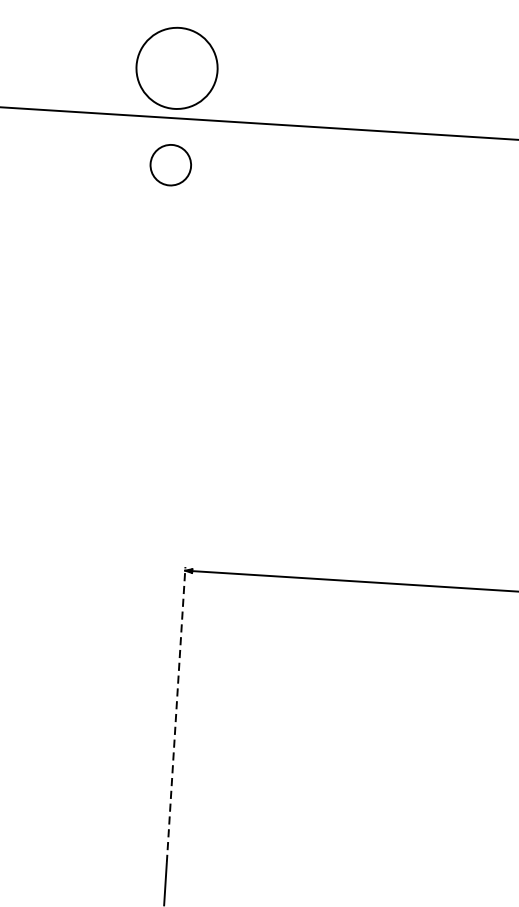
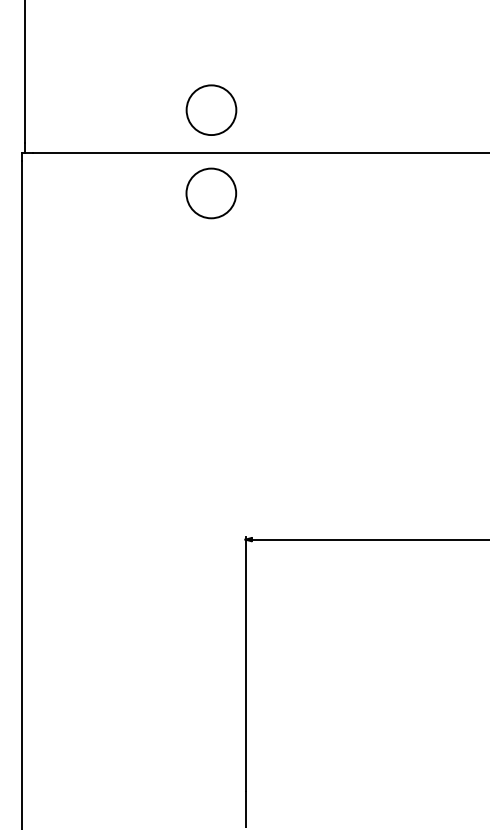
circle: (177, 67) -> (211, 109), size x0.71
circle: (170, 165) -> (211, 193), size x1.43
line: (176, 714) -> (245, 663), dashed -> solid

